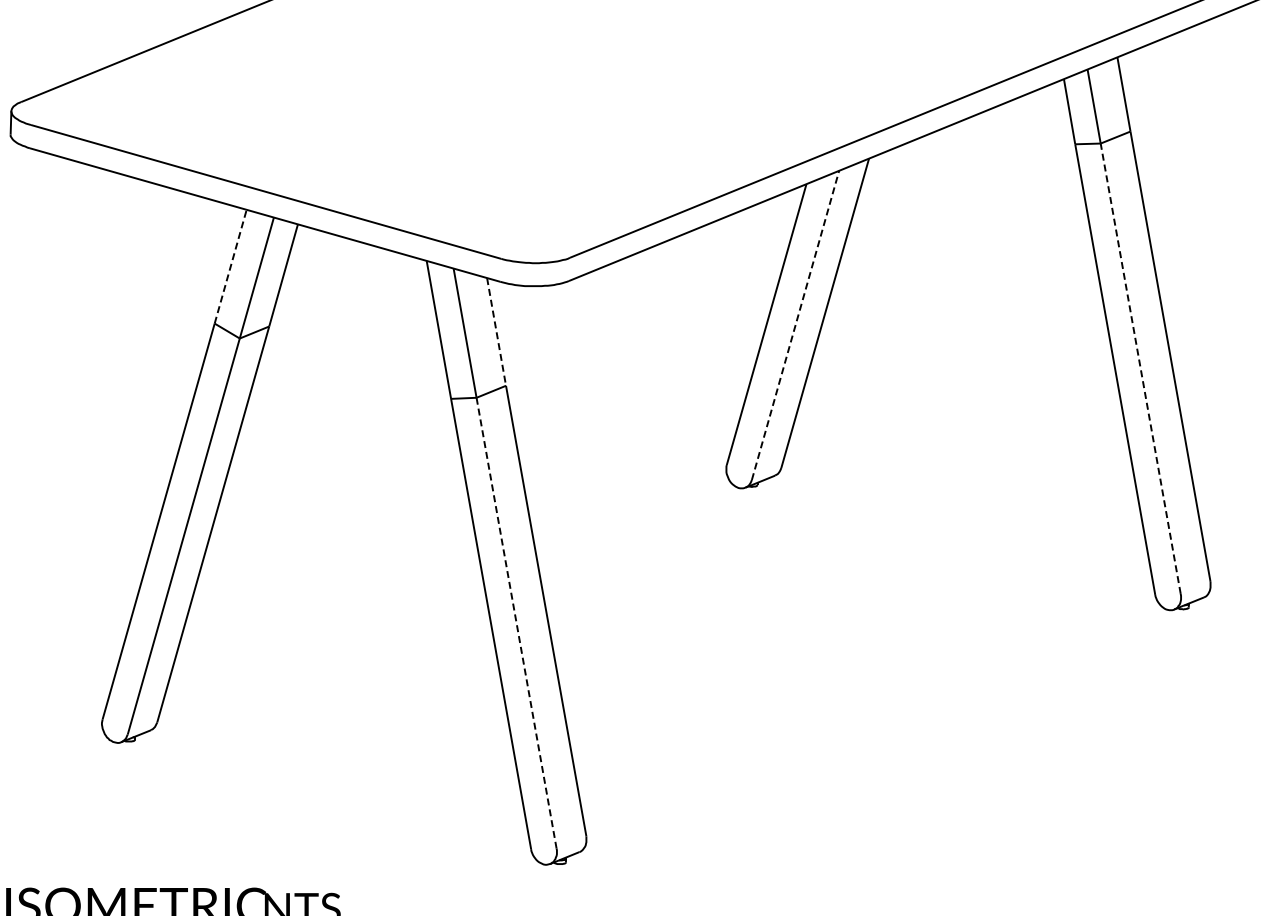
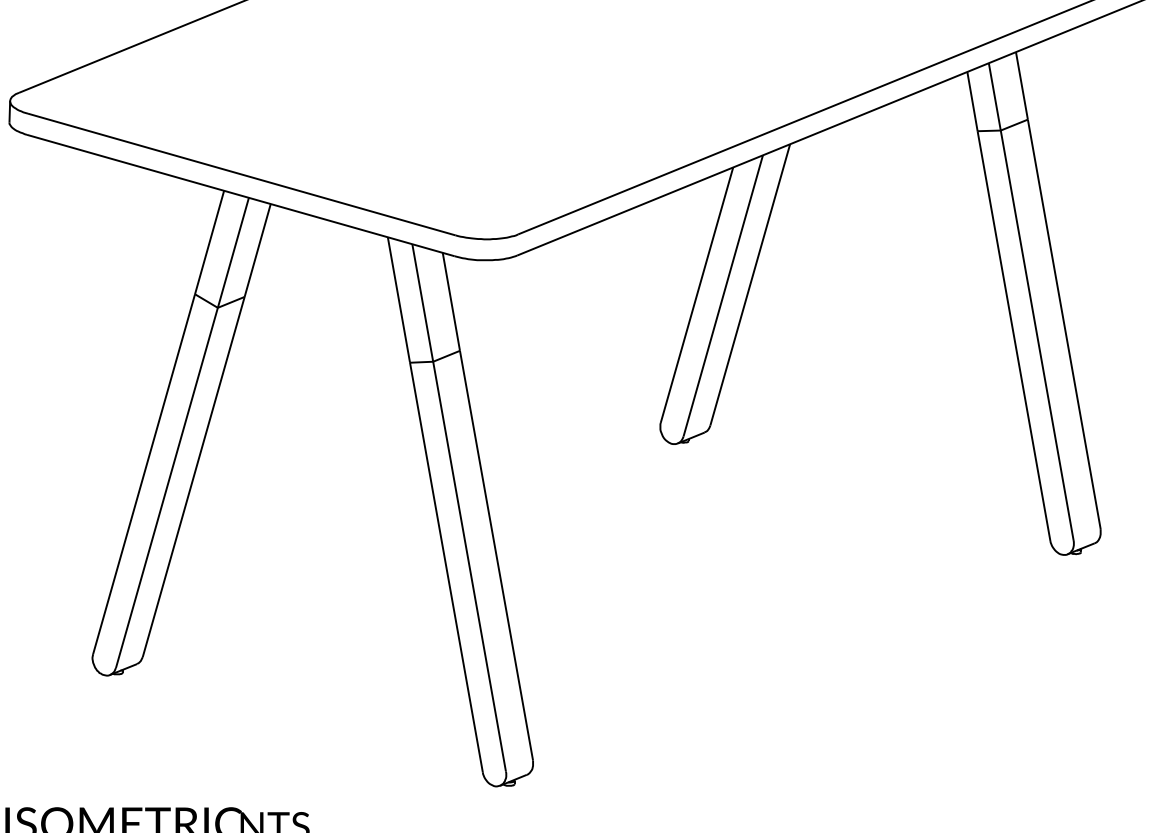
line: (230, 266) -> (209, 242), dashed -> solid
line: (795, 325) -> (723, 296), dashed -> solid
line: (496, 331) -> (451, 301), dashed -> solid
line: (1140, 368) -> (1036, 335), dashed -> solid
line: (516, 623) -> (469, 567), dashed -> solid

